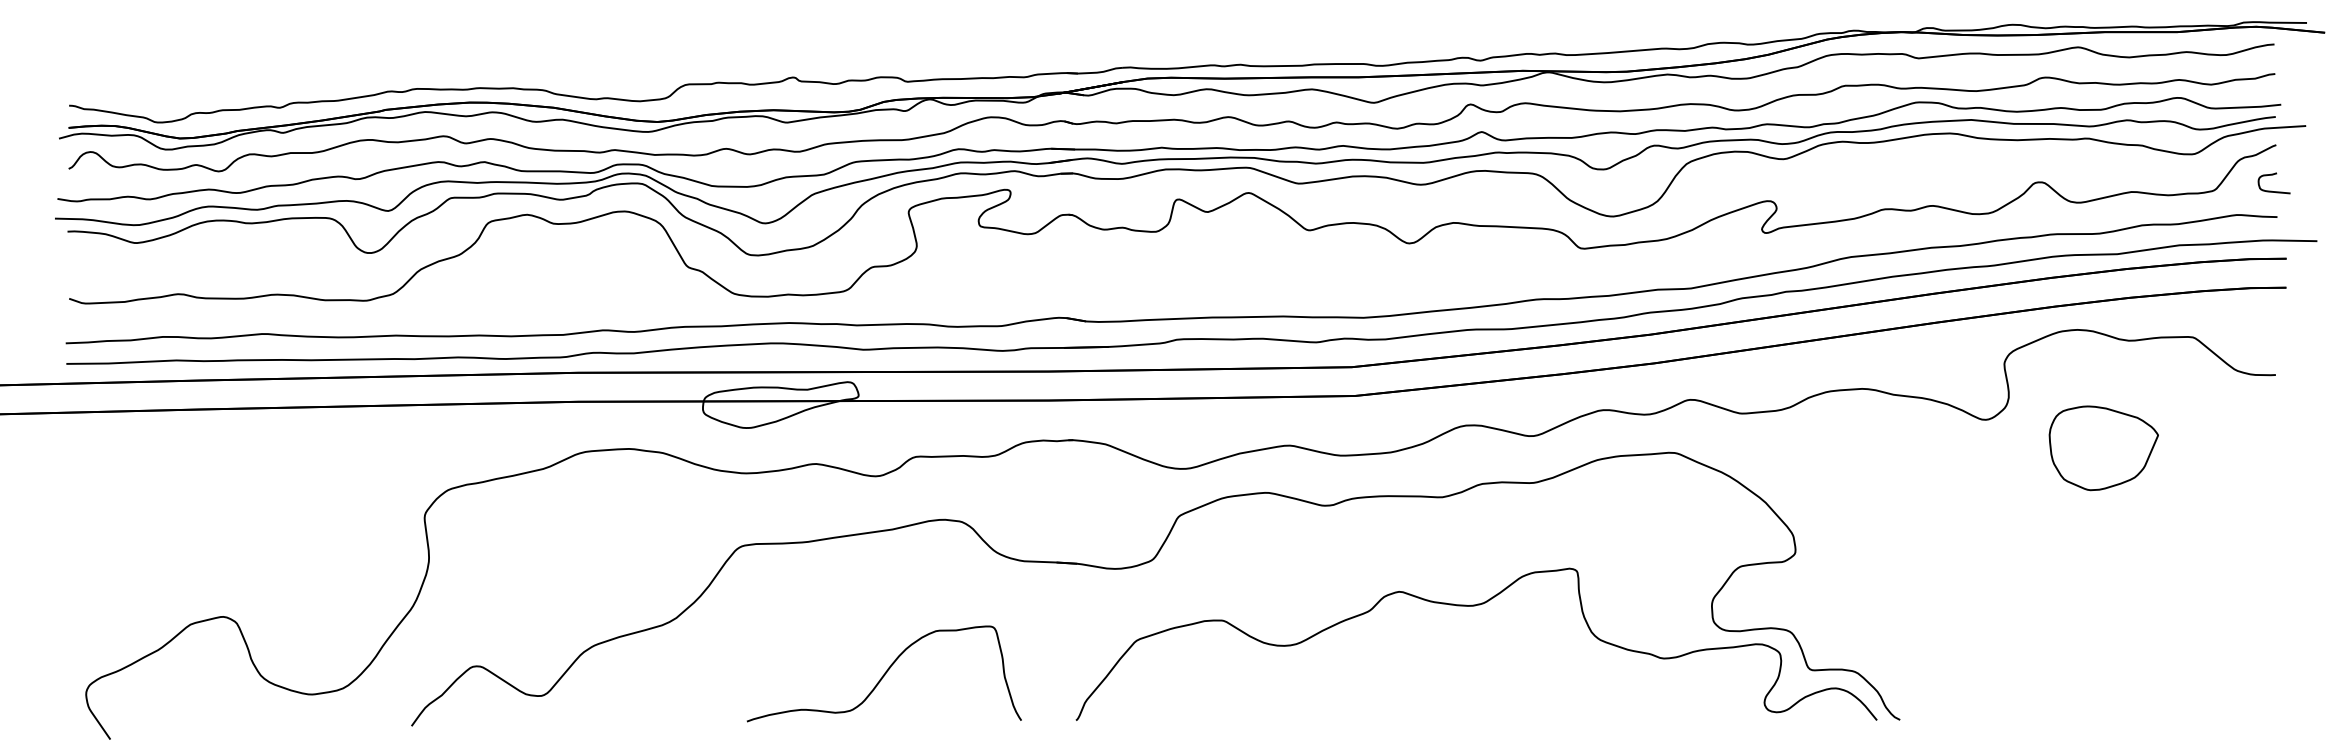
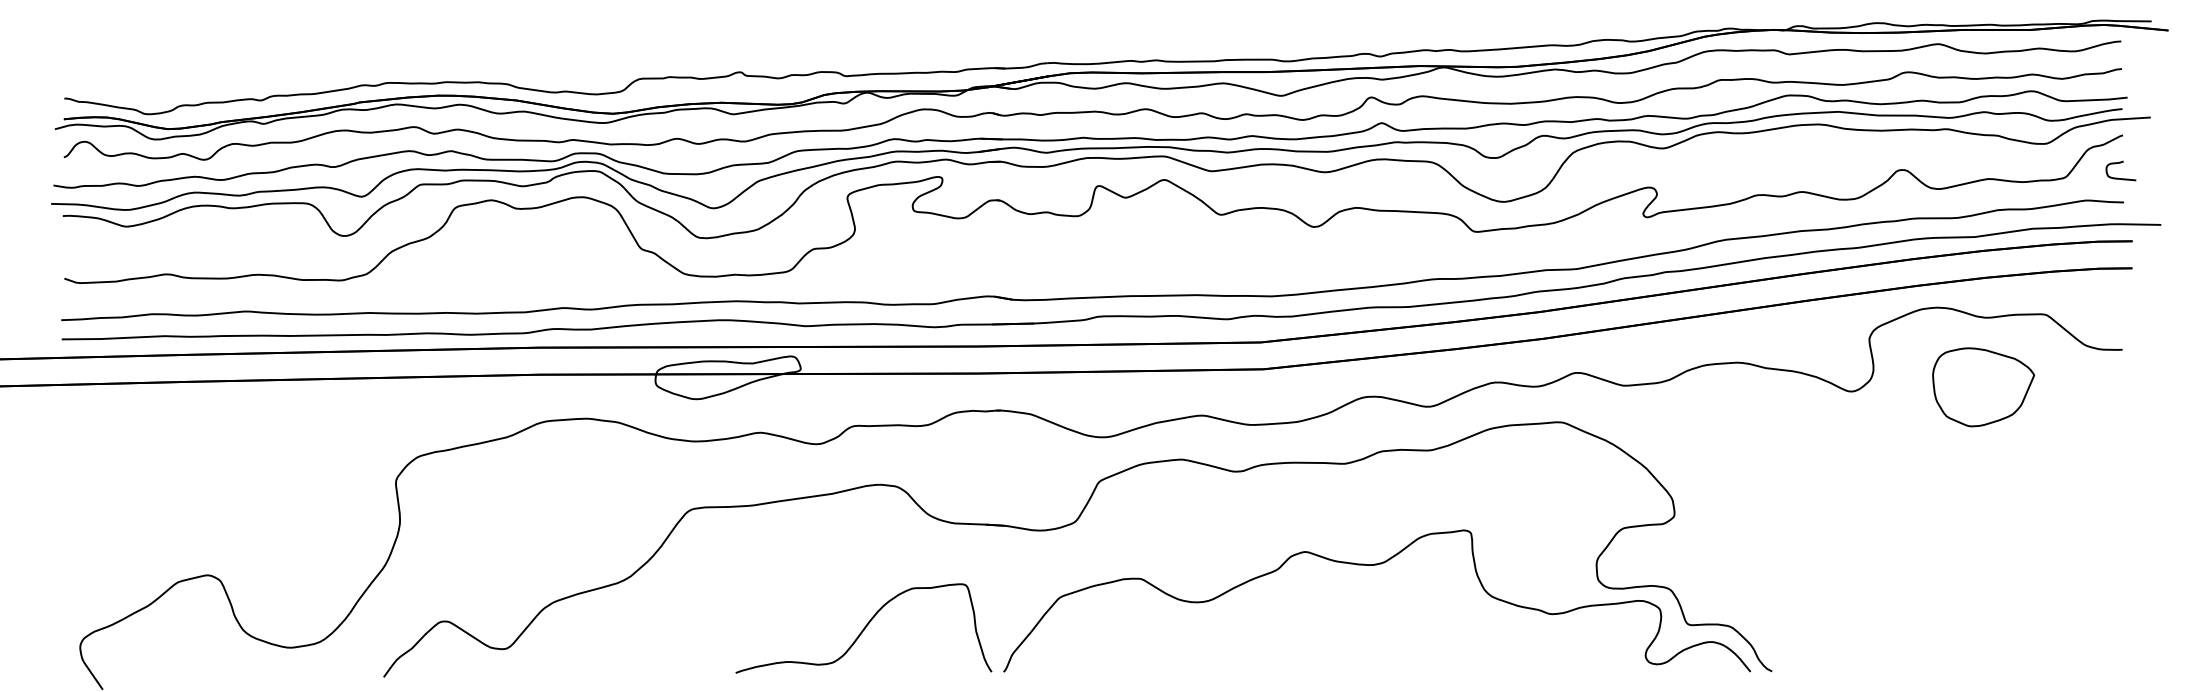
part: (2103, 448) -> (1983, 387), moved
curve: (884, 673) -> (864, 628), moved

